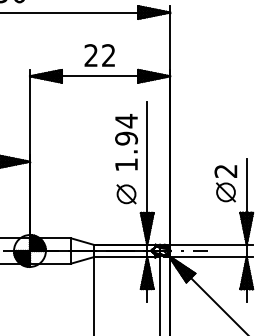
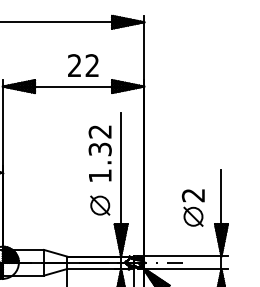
text: (99, 55) -> (83, 65), moved
text: (126, 129) -> (100, 140), 1.94 -> 1.32
part: (225, 183) -> (192, 207), moved

